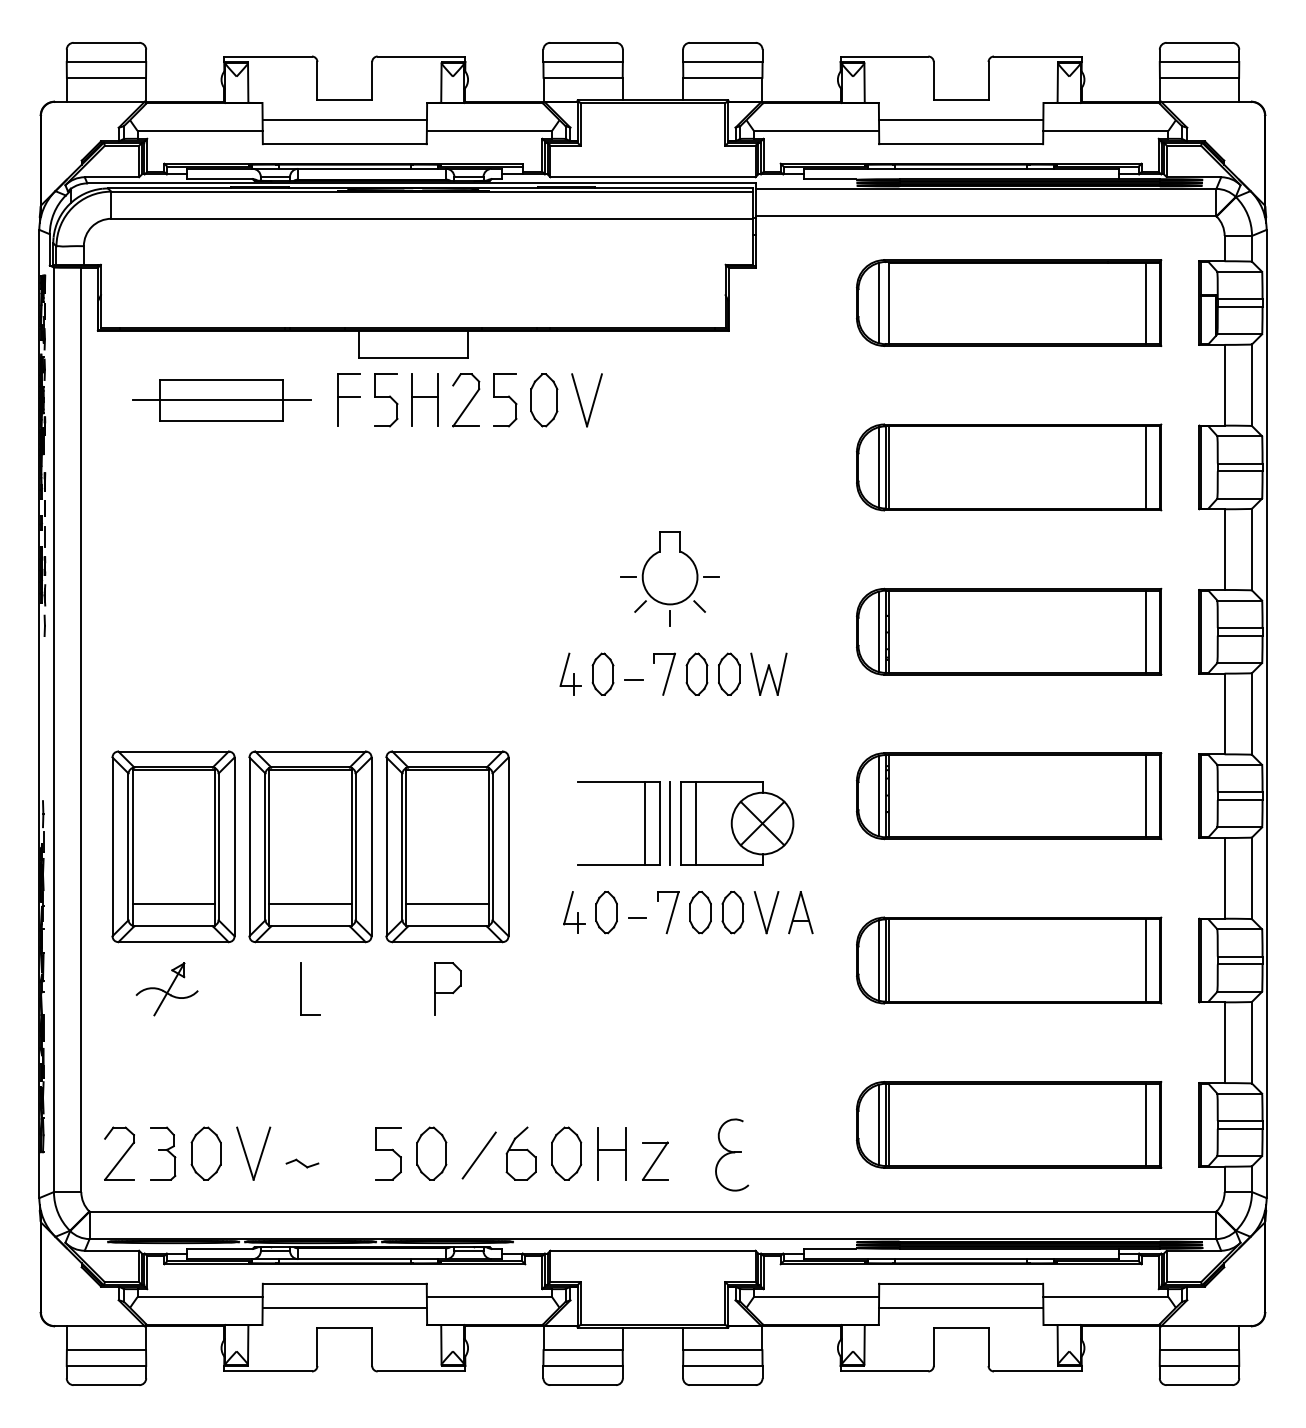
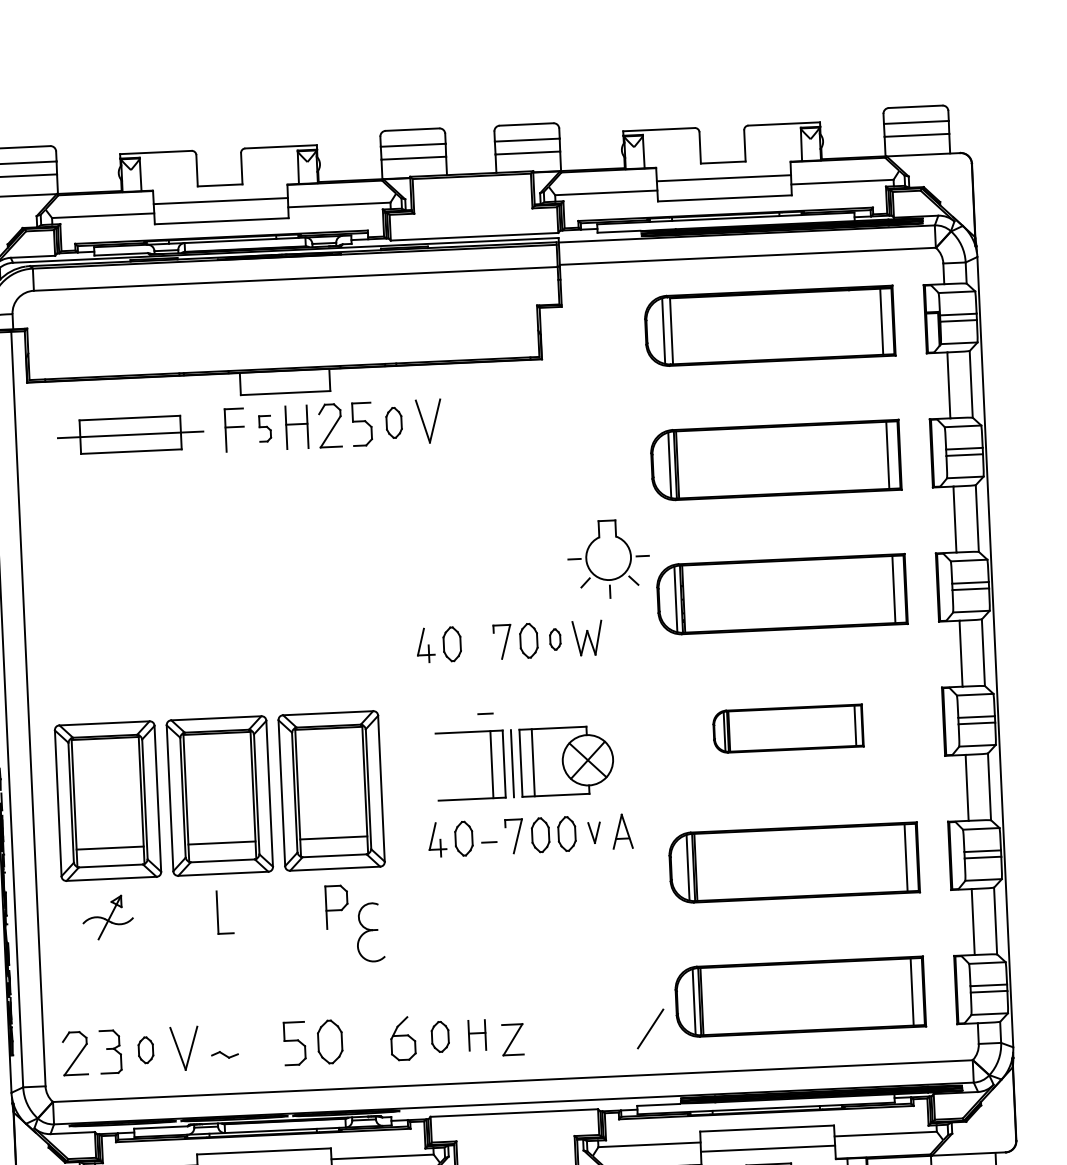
part: (386, 400) -> (265, 428), size x0.6
part: (544, 400) -> (394, 423), size x0.7
part: (669, 578) -> (608, 558), moved
part: (729, 673) -> (555, 639), size x0.6
line: (633, 679) -> (485, 713), moved
part: (1009, 796) -> (788, 729), size x0.6
part: (766, 912) -> (594, 832), size x0.6
part: (205, 1153) -> (145, 1050), size x0.6
part: (566, 1153) -> (440, 1036), size x0.7
part: (611, 1153) -> (476, 1035), size x0.7
part: (732, 1154) -> (370, 932), moved
line: (478, 1155) -> (649, 1028), moved

